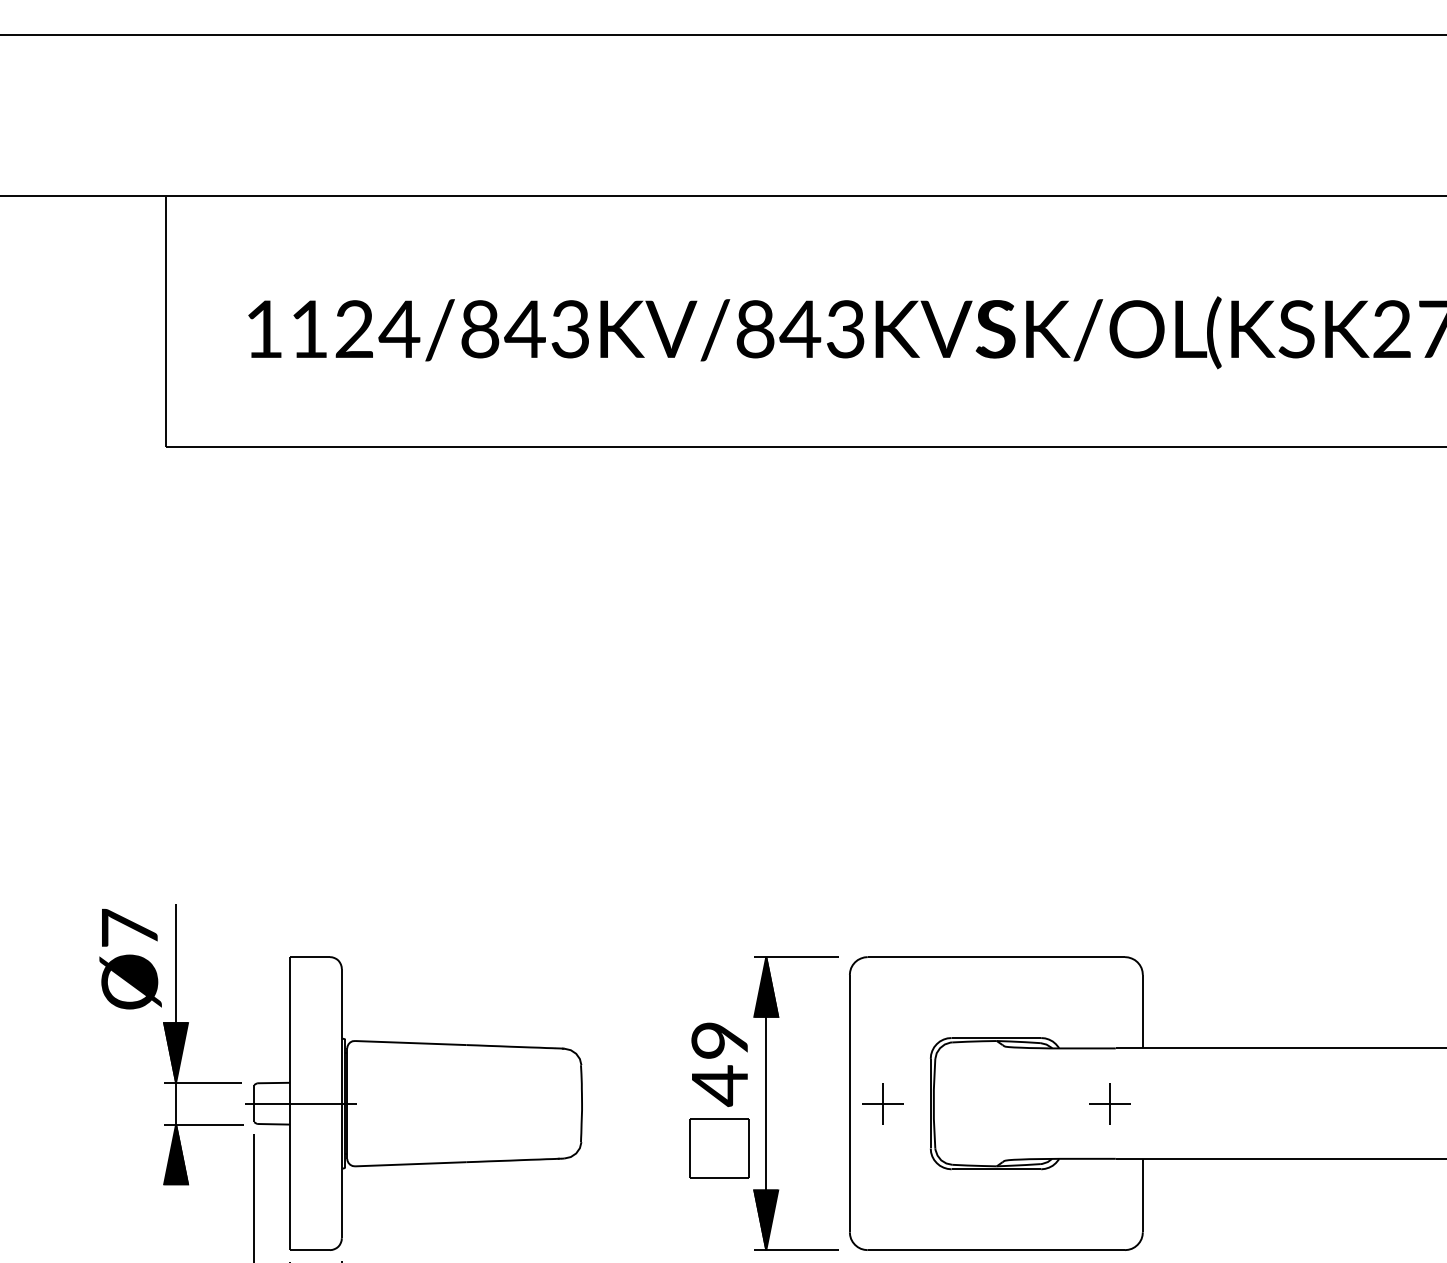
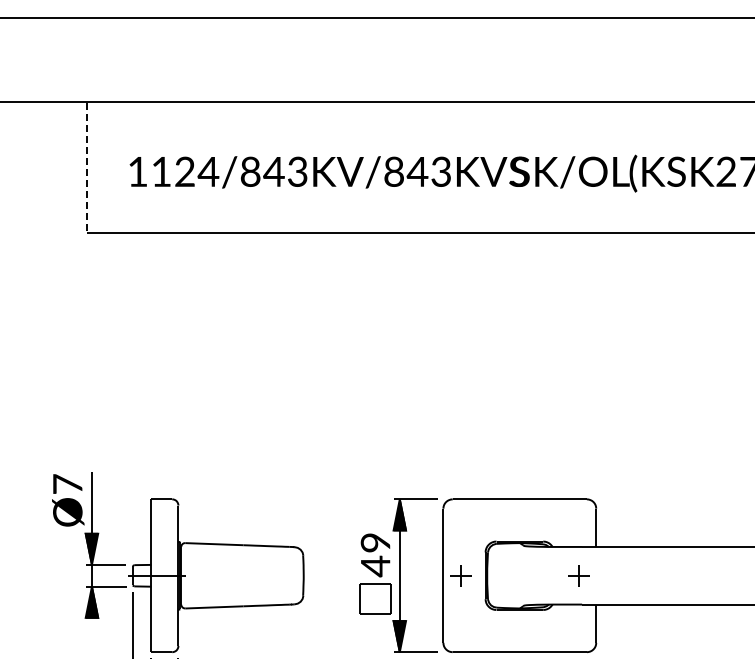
line: (165, 322) -> (86, 168), solid -> dashed

